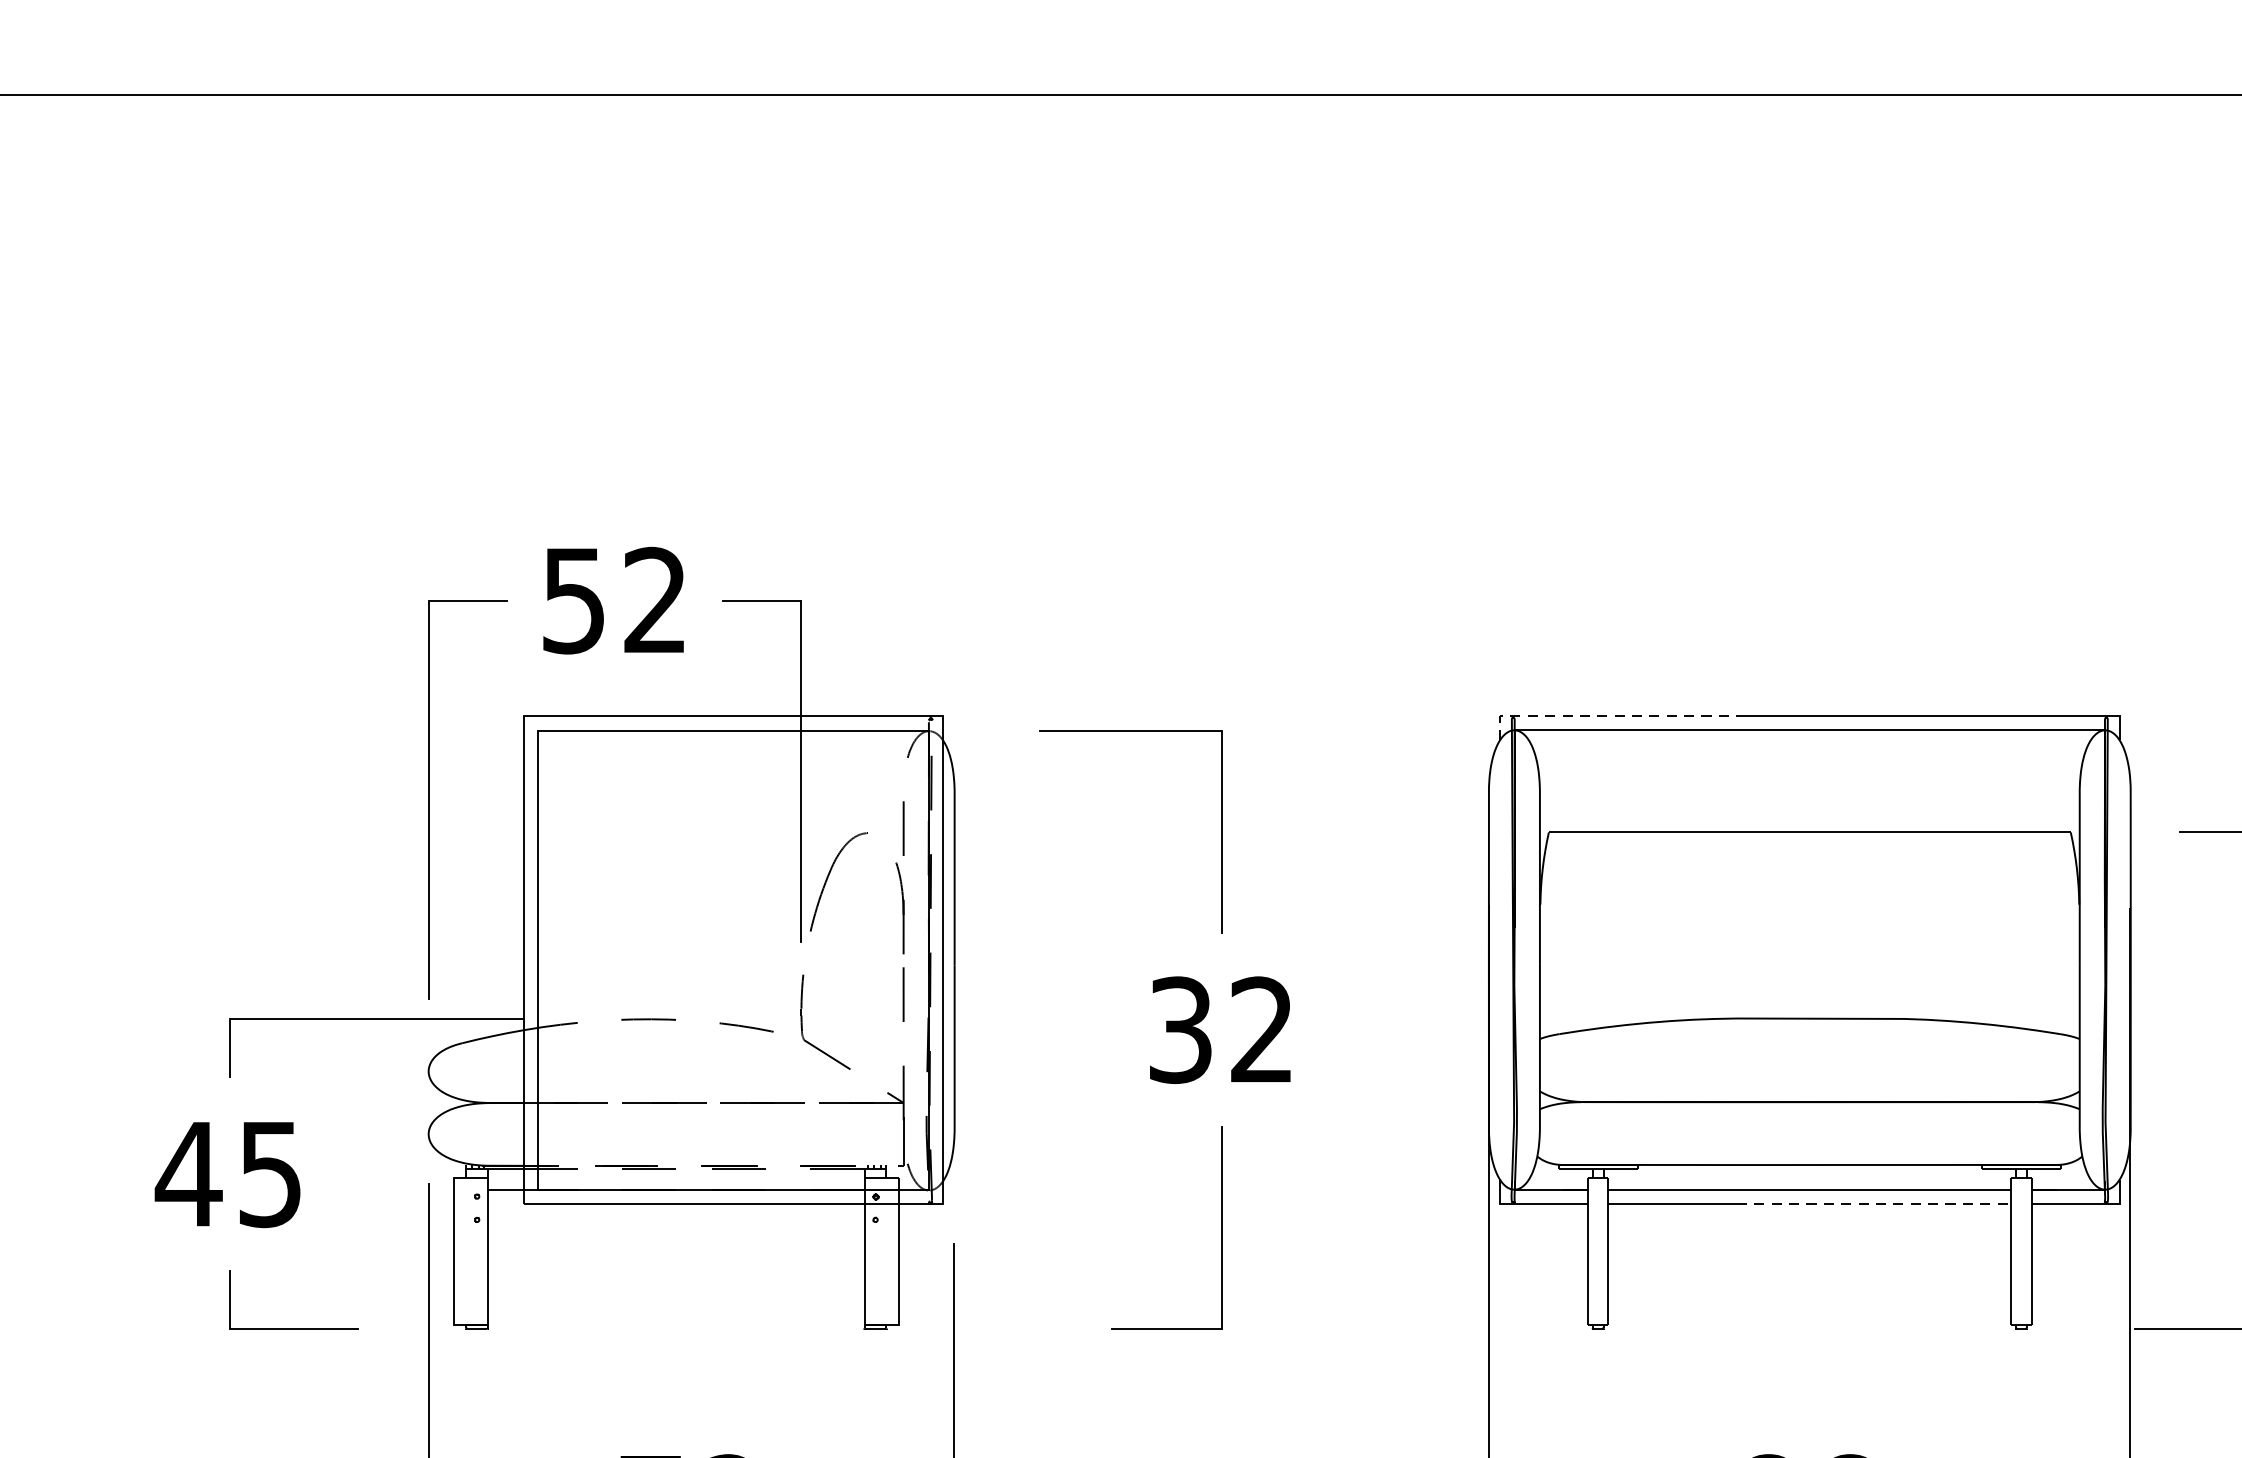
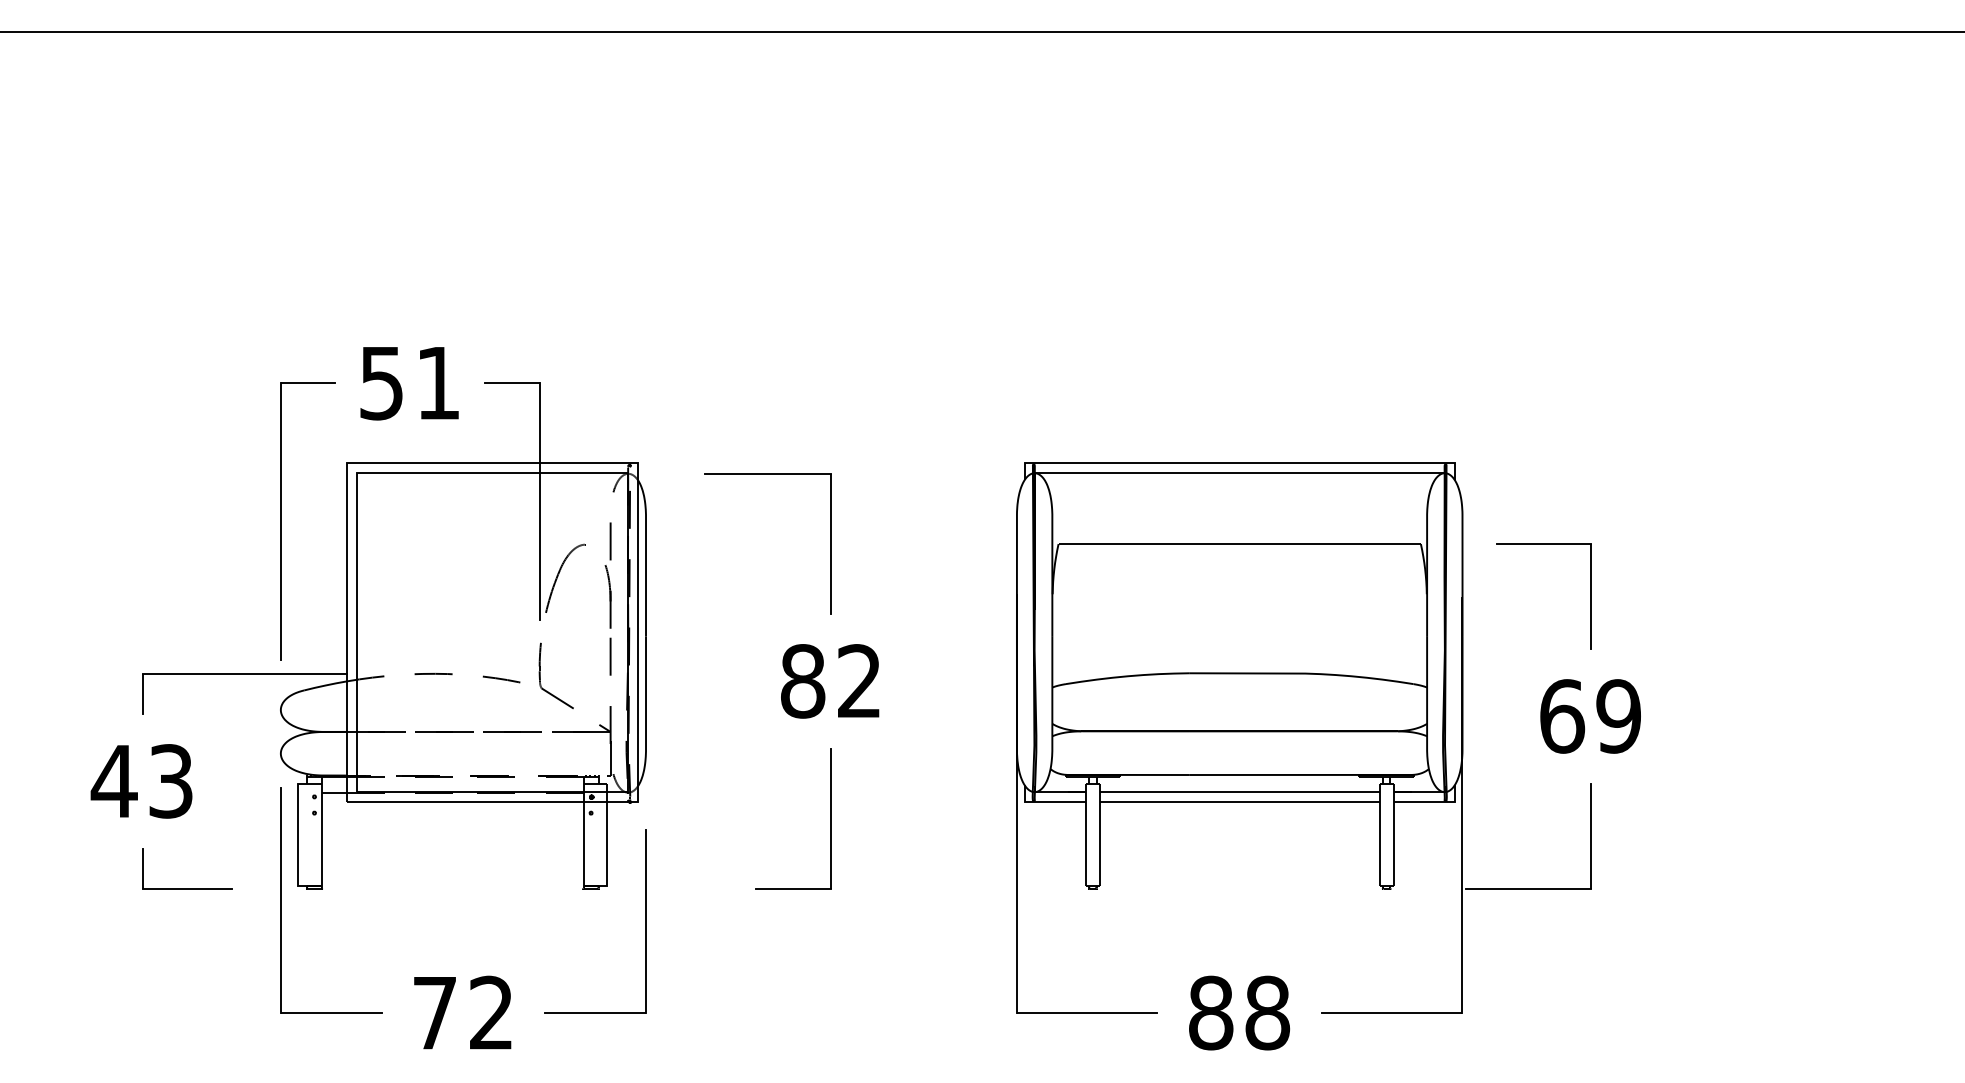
text: (654, 599) -> (437, 382), 52 -> 51
line: (1606, 716) -> (1098, 463), dashed -> solid
text: (1181, 1030) -> (803, 681), 32 -> 82
text: (269, 1174) -> (170, 781), 45 -> 43
line: (1874, 1204) -> (1284, 802), dashed -> solid

